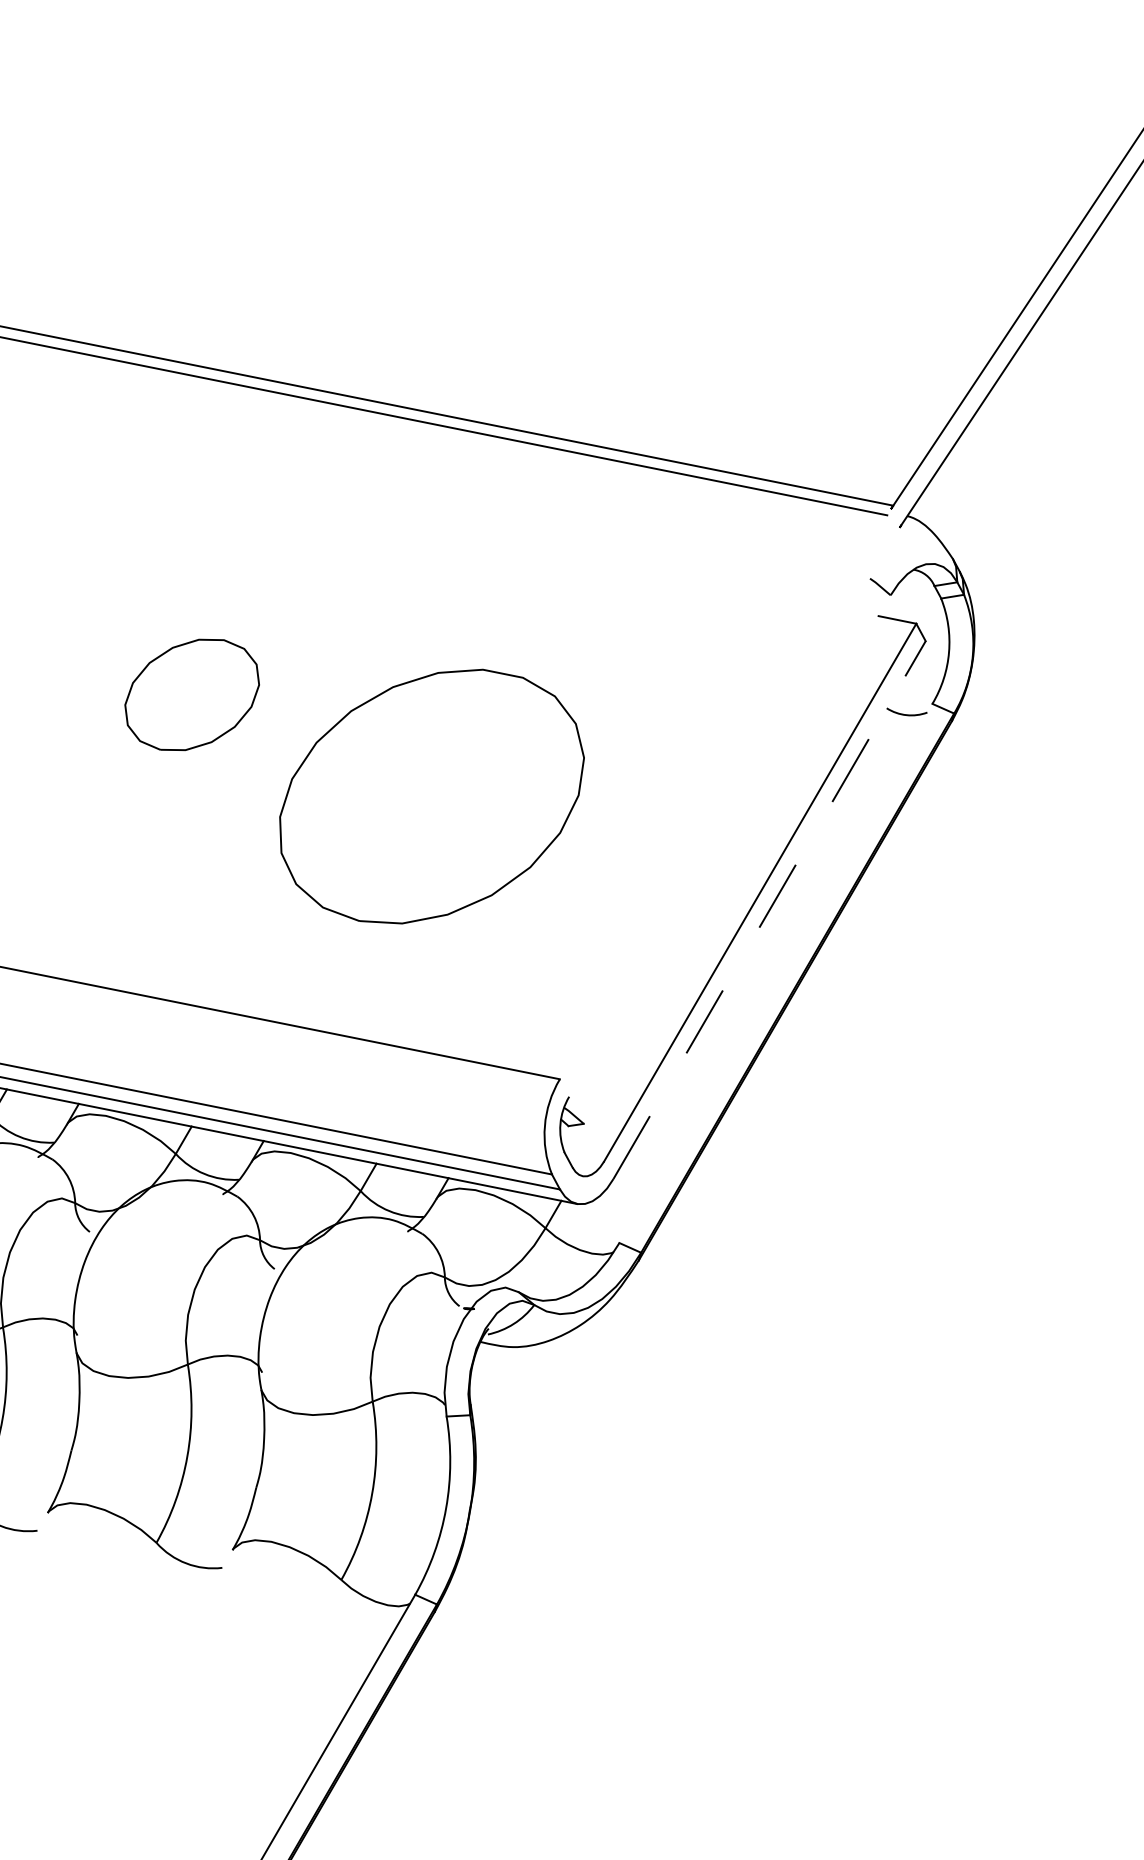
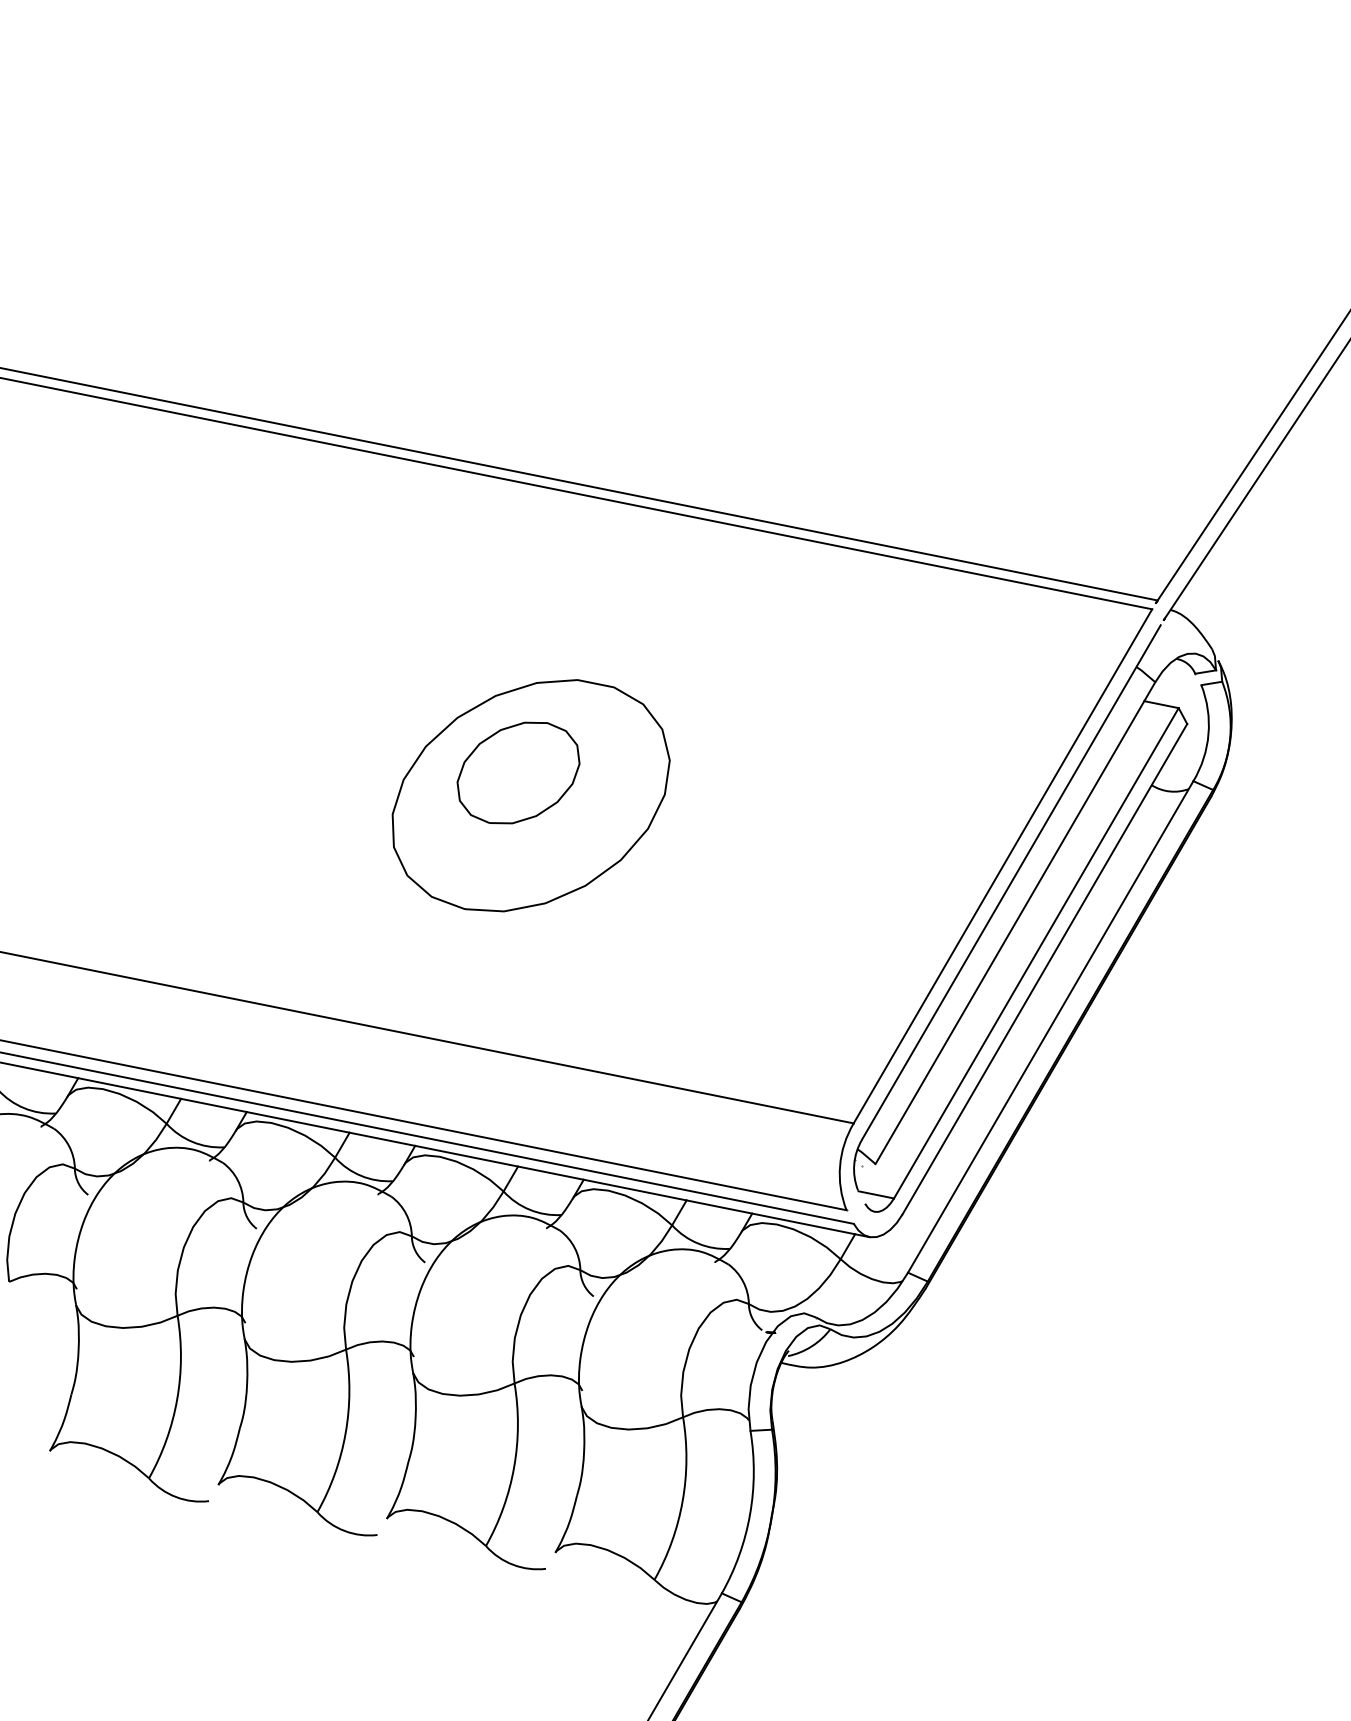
part: (431, 796) -> (530, 795), moved
line: (723, 797) -> (1002, 866), added
line: (732, 815) -> (1011, 882), added
line: (737, 859) -> (1015, 923), added
line: (770, 909) -> (1045, 968), dashed -> solid
line: (775, 972) -> (1050, 1026), added
line: (584, 1157) -> (876, 1194), added

